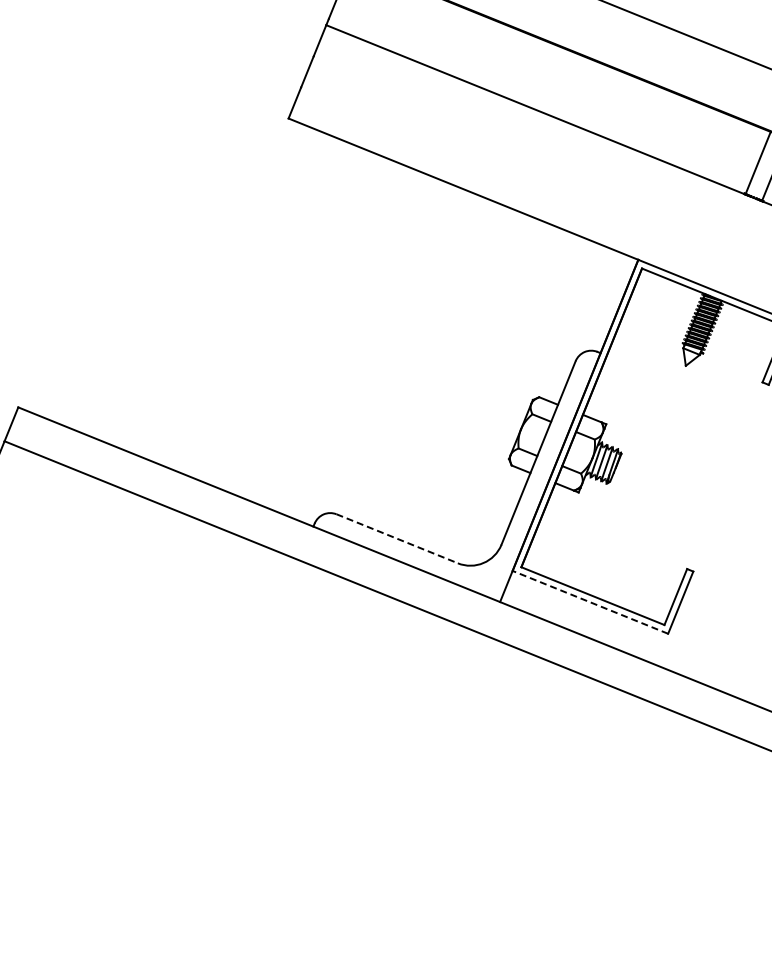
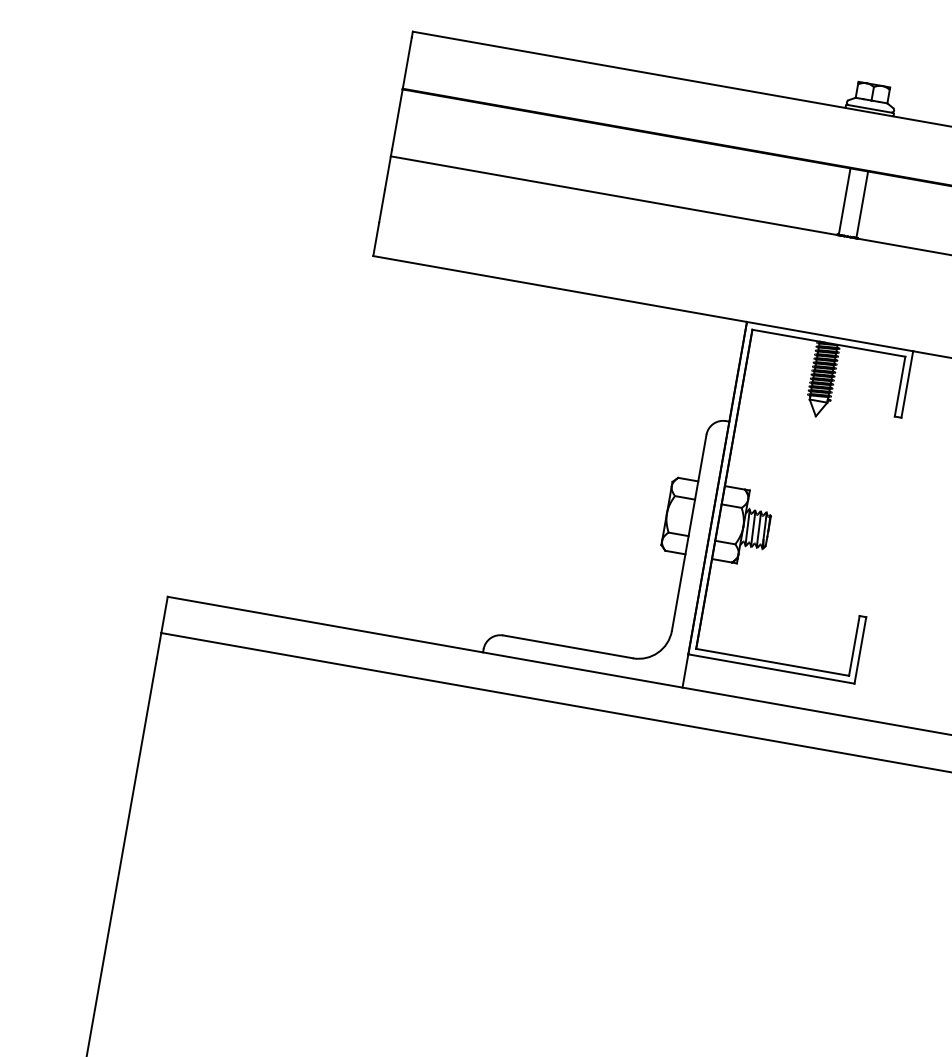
line: (397, 538) -> (568, 646), dashed -> solid
line: (589, 601) -> (770, 668), dashed -> solid

